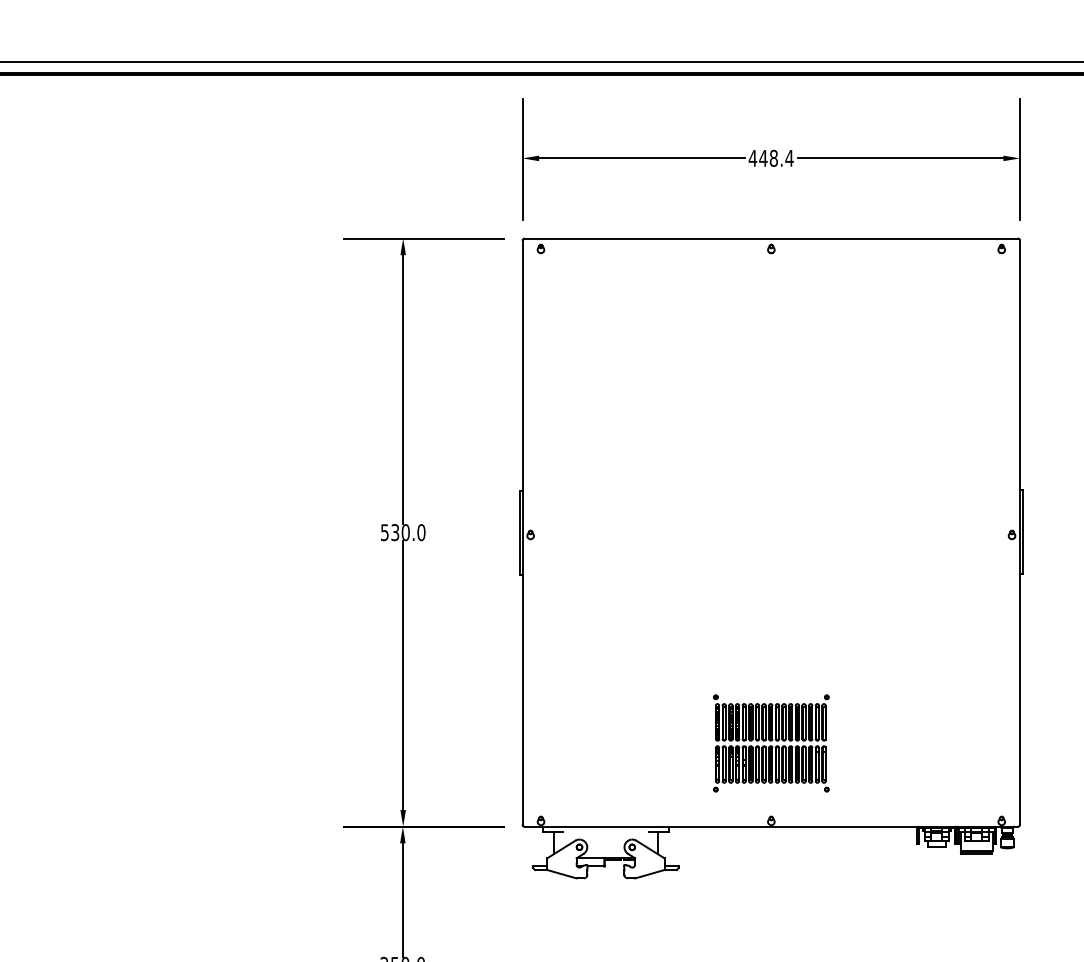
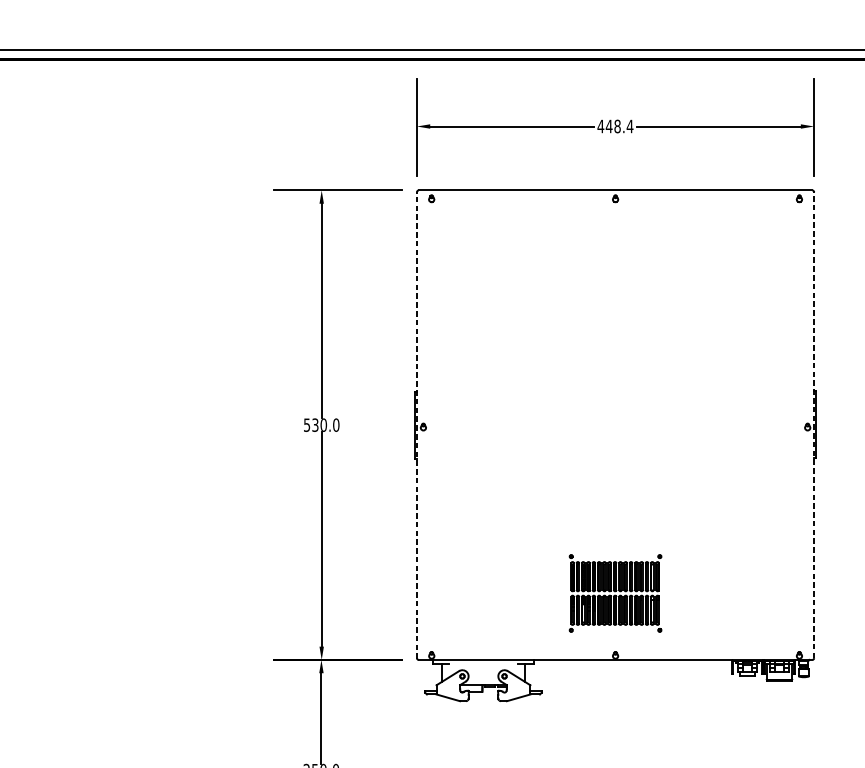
line: (522, 532) -> (416, 425), solid -> dashed
line: (1020, 532) -> (814, 425), solid -> dashed

